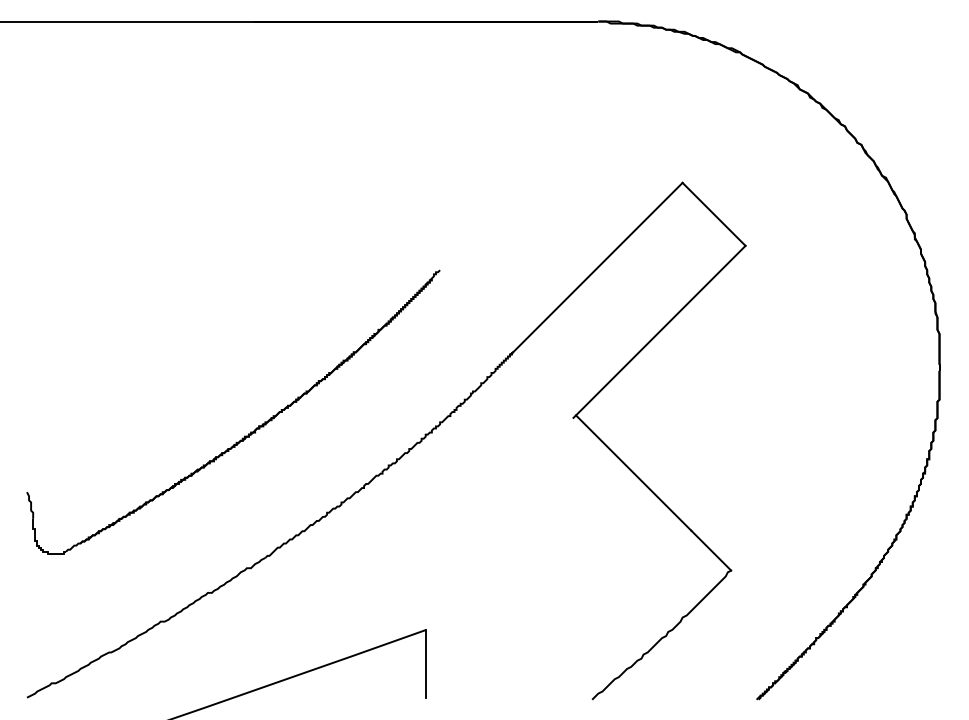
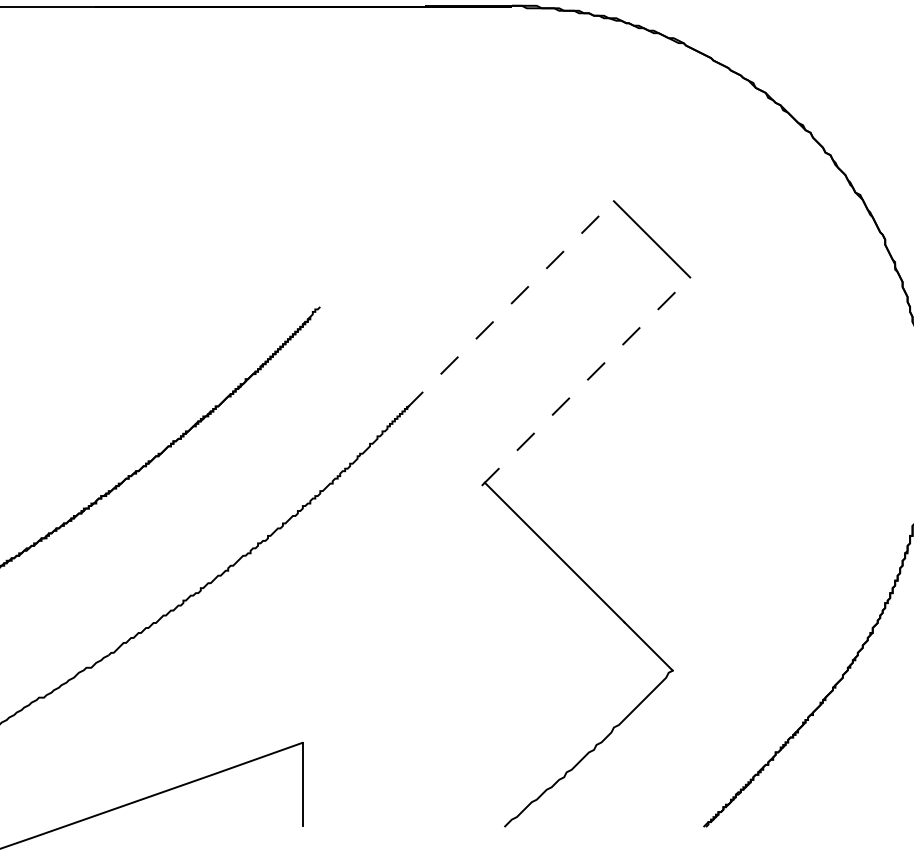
line: (596, 268) -> (509, 304), solid -> dashed
line: (659, 331) -> (585, 381), solid -> dashed

